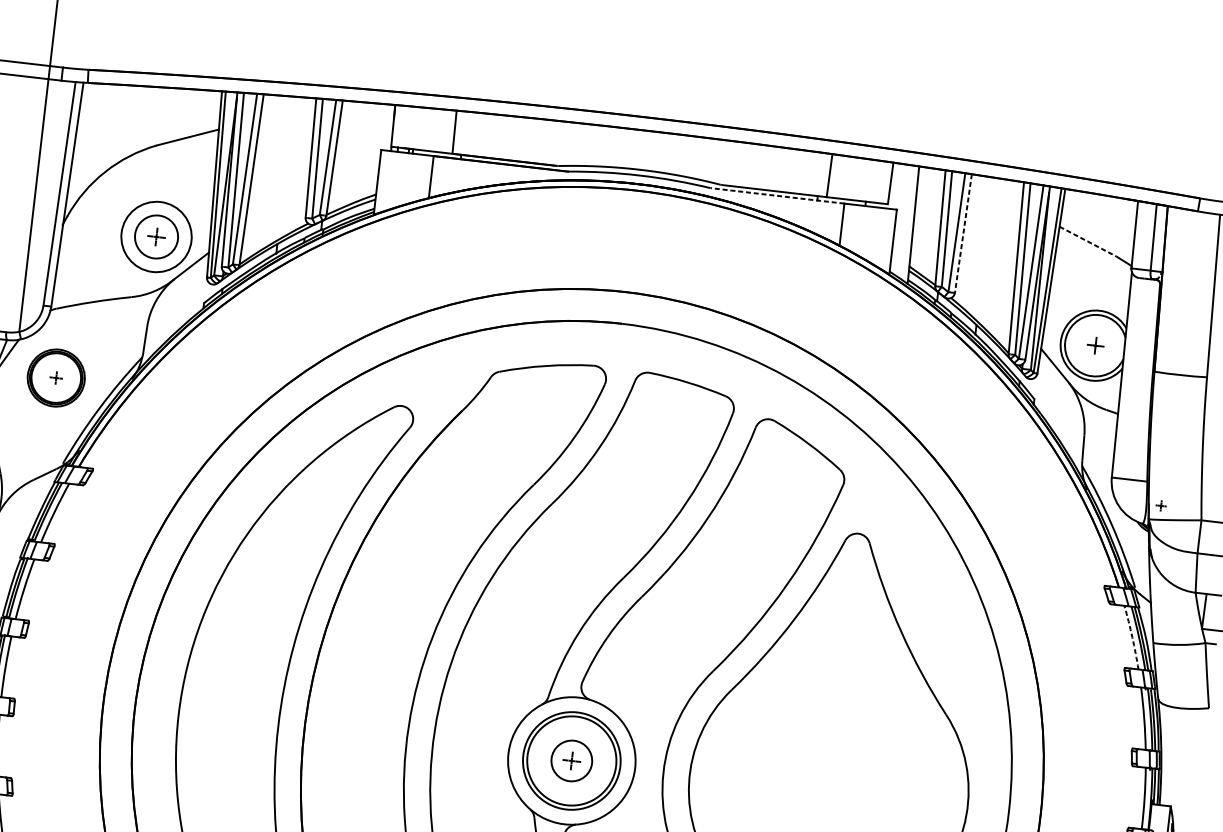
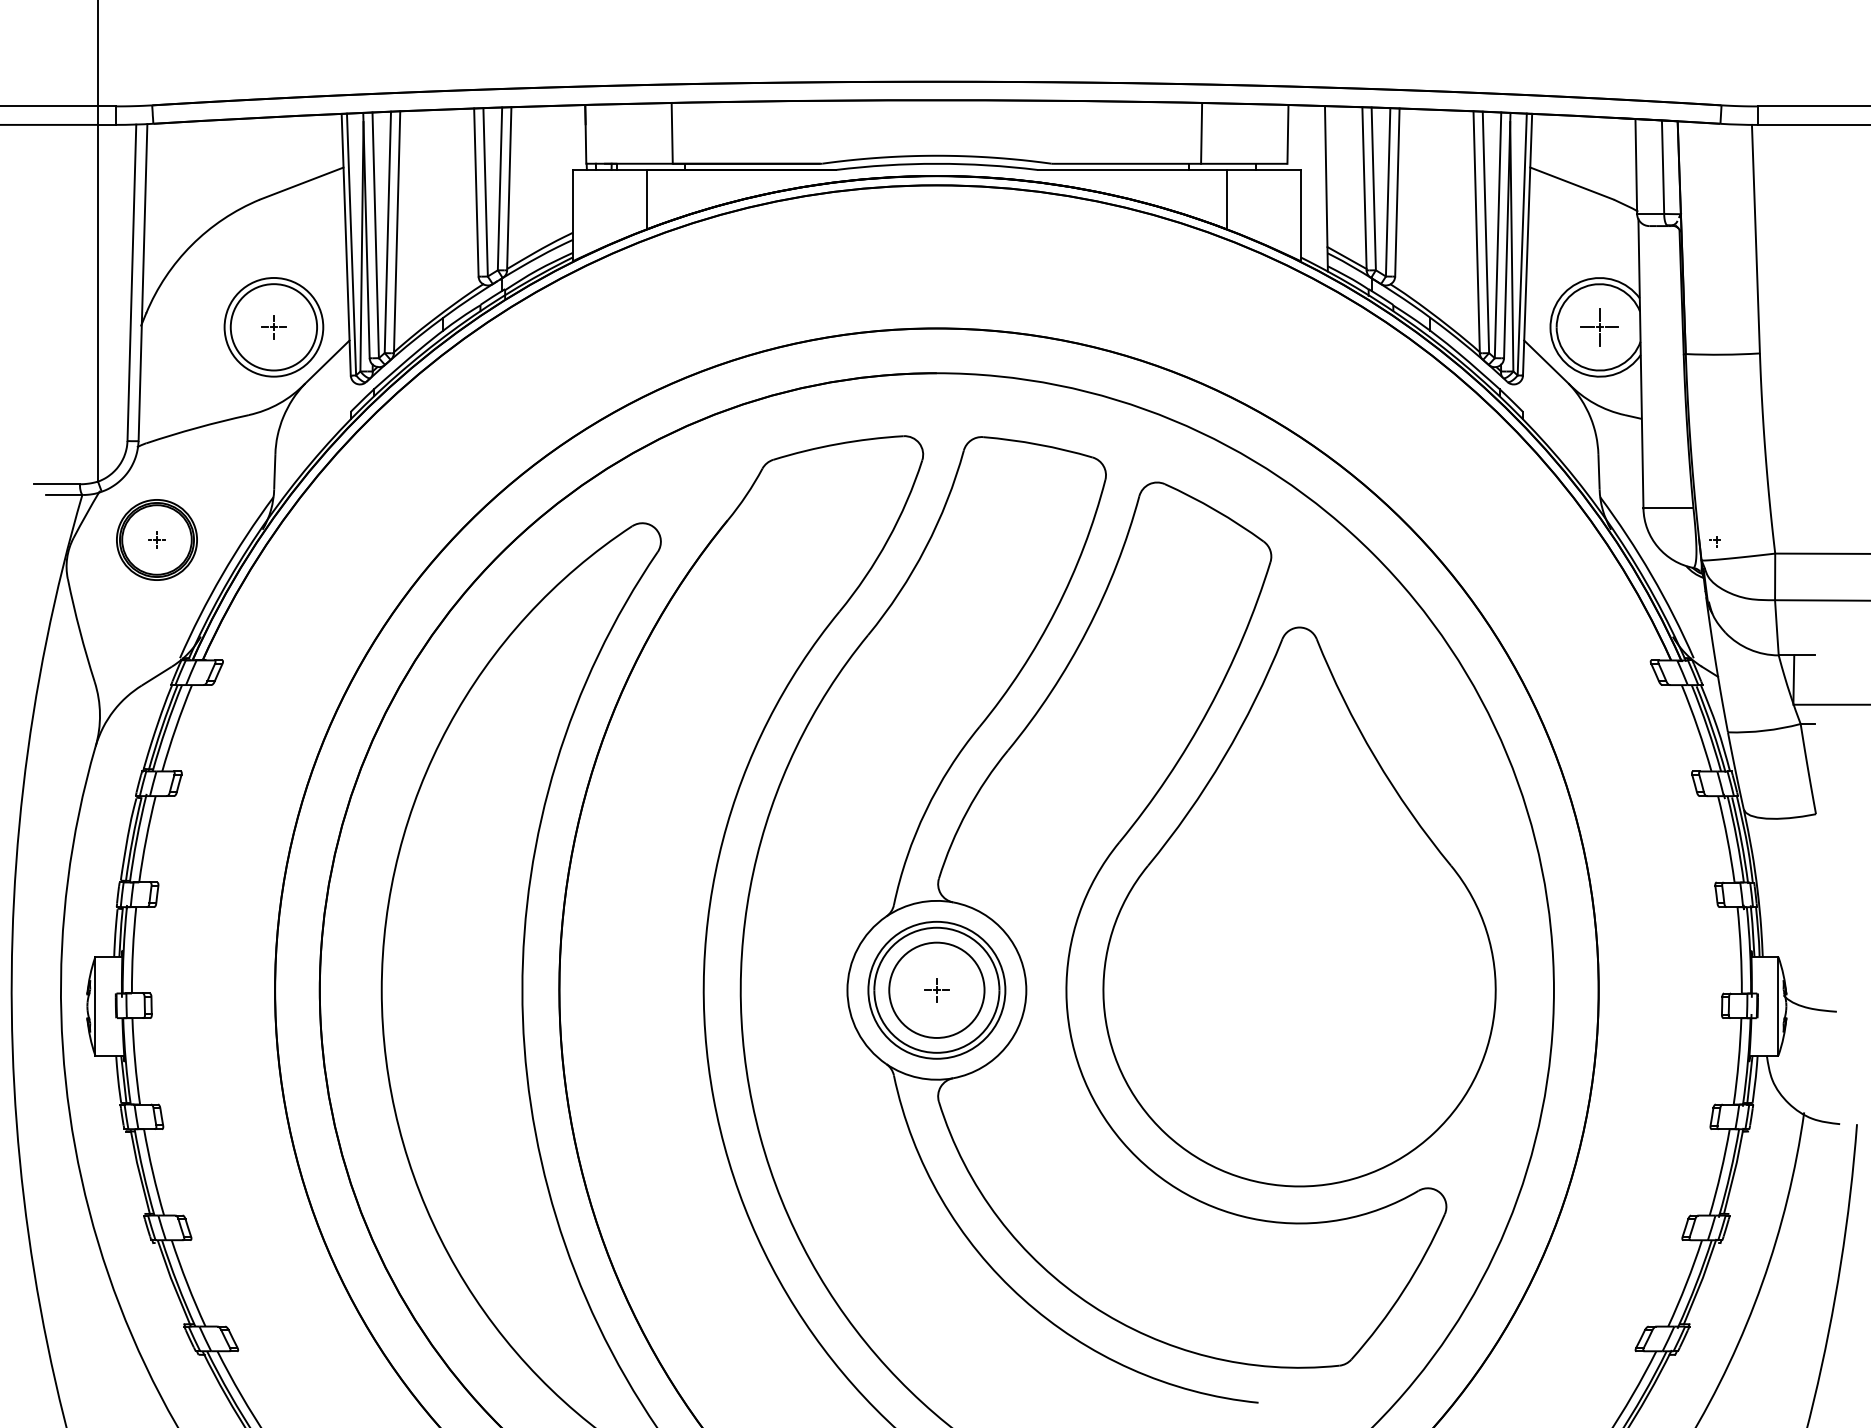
line: (777, 195) -> (1132, 169), dashed -> solid
line: (963, 233) -> (1397, 192), dashed -> solid
circle: (156, 237) -> (273, 327), size x1.43
line: (1088, 241) -> (1572, 183), dashed -> solid
part: (1095, 345) -> (1599, 327), size x1.67
arc: (1132, 637) -> (1697, 727), dashed -> solid
circle: (571, 760) -> (936, 989), size x1.67

